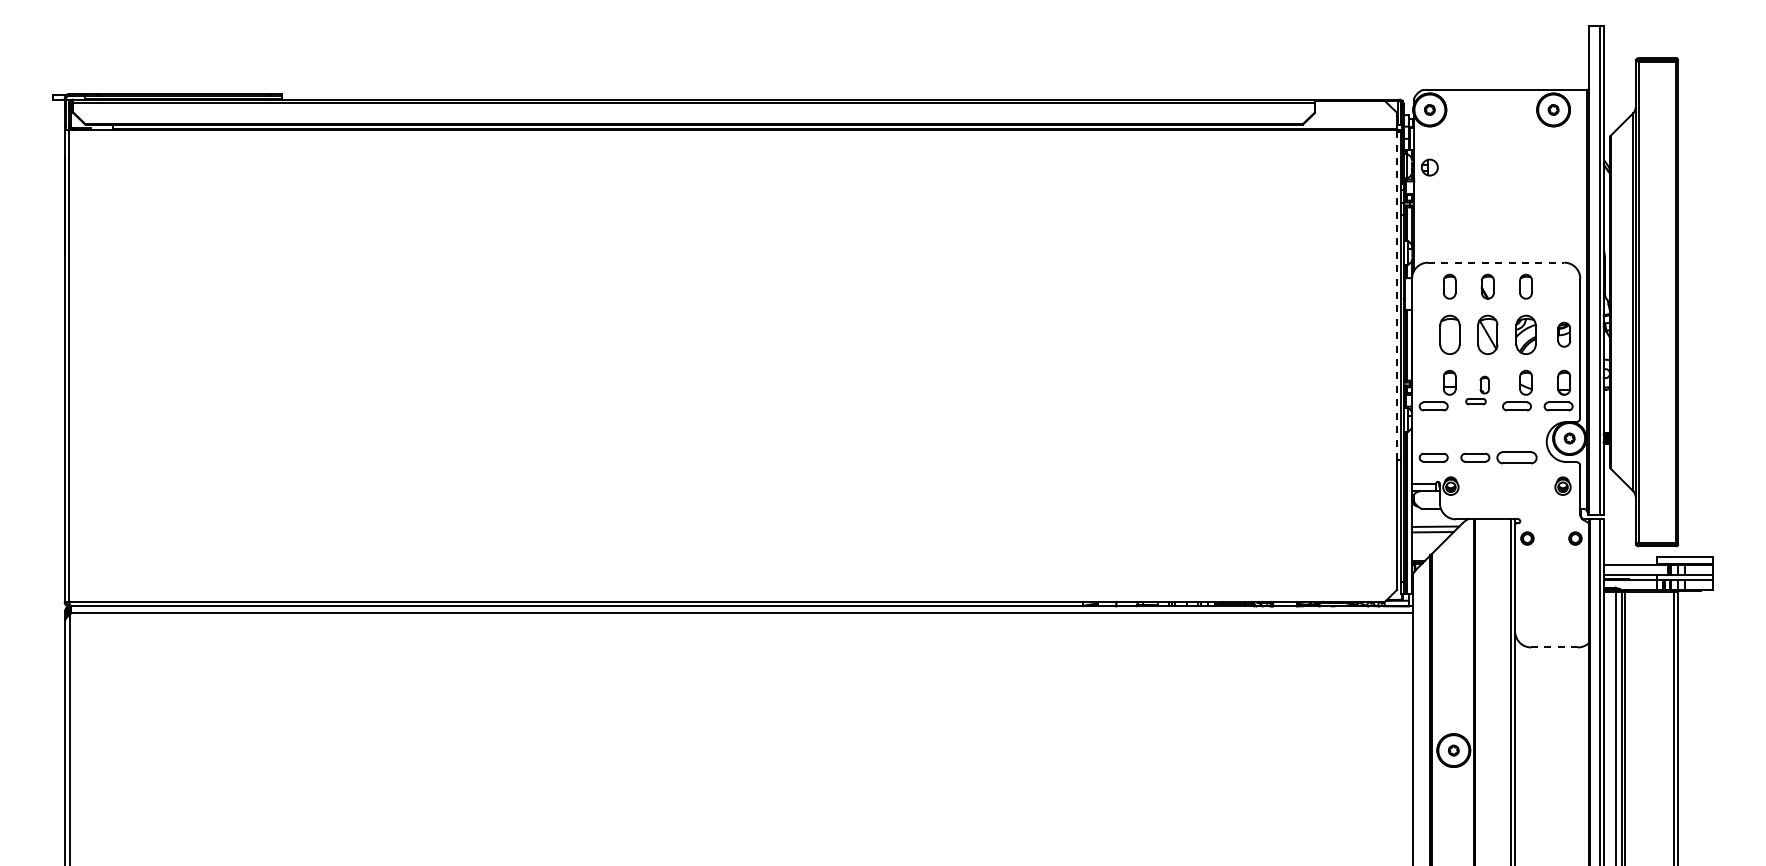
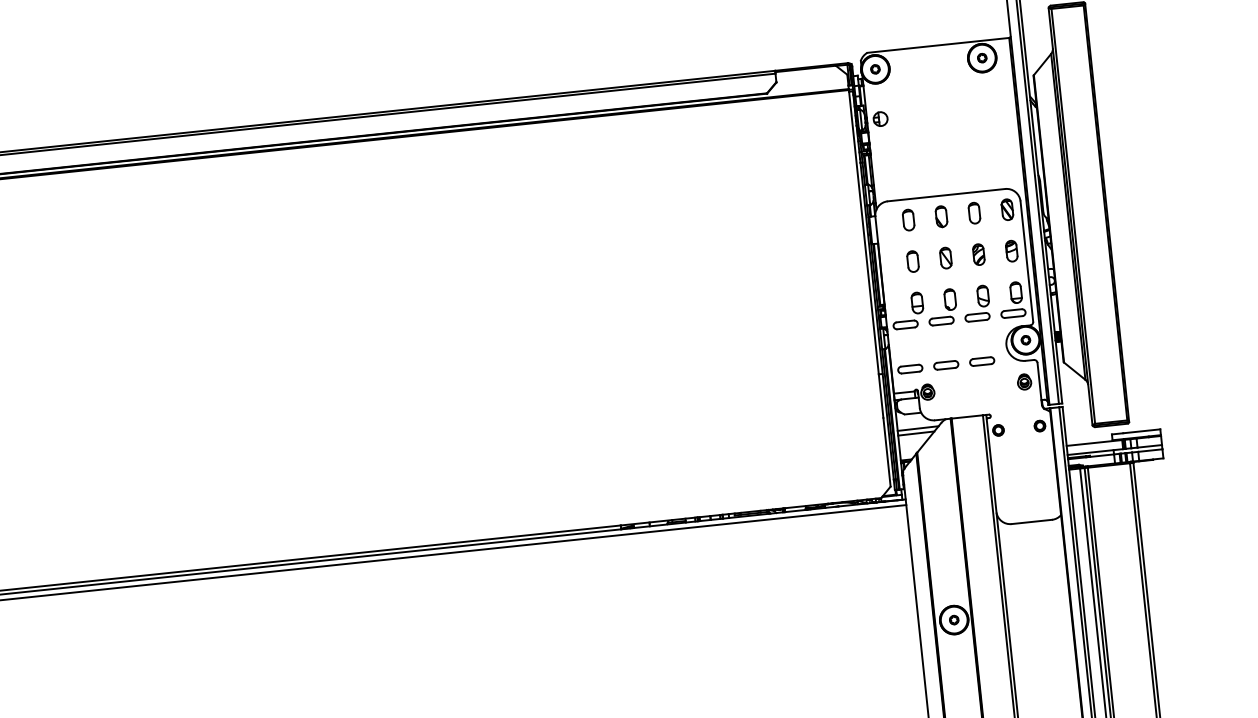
line: (1496, 262) -> (946, 194), dashed -> solid
part: (1564, 286) -> (1007, 209), added
line: (1396, 296) -> (863, 233), dashed -> solid
part: (1449, 334) -> (912, 261), size x0.62
part: (1487, 334) -> (945, 257), size x0.62
part: (1525, 334) -> (978, 254), size x0.62
part: (1477, 390) -> (942, 307), size x1.43
part: (1516, 457) -> (981, 361), size x0.71
line: (1554, 647) -> (1031, 521), dashed -> solid

